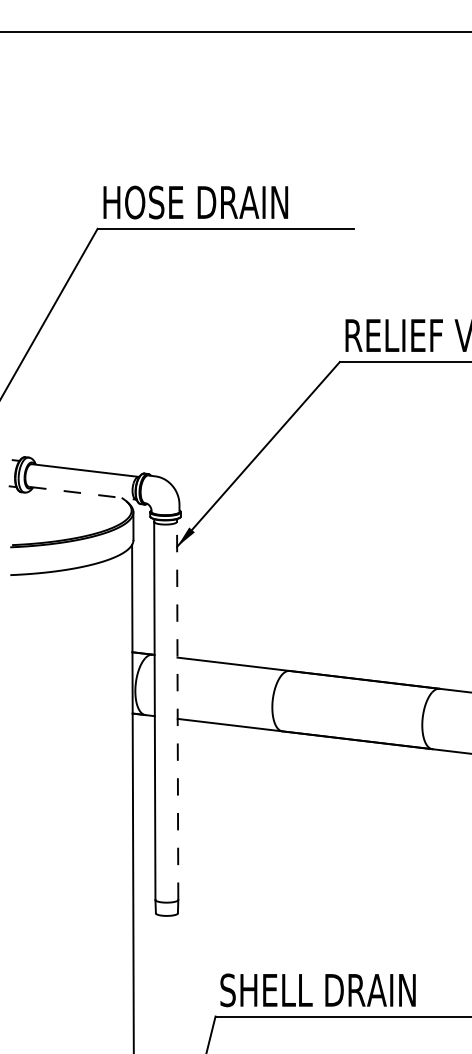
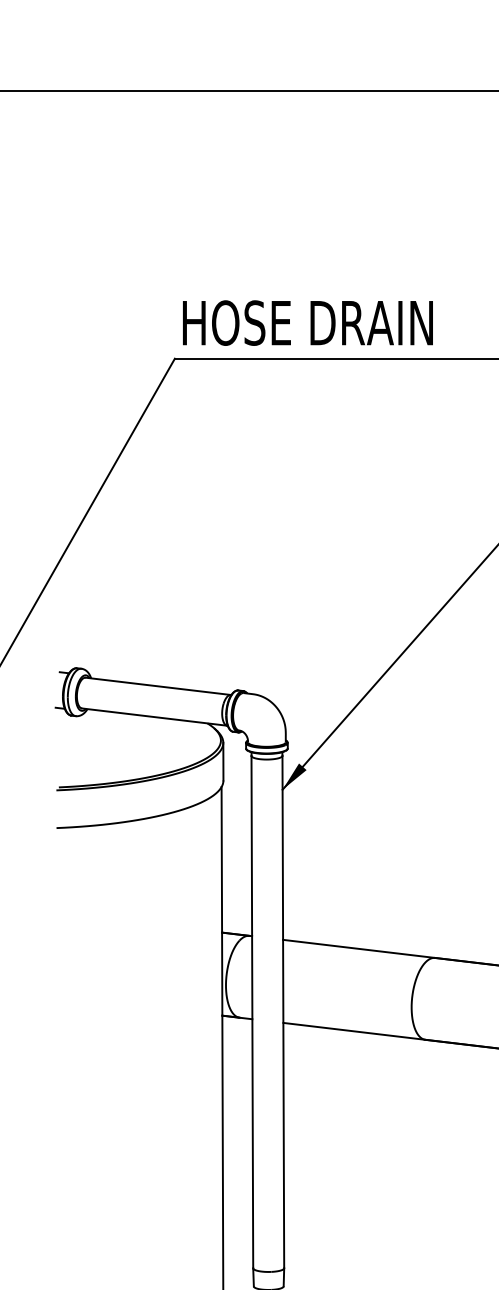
line: (82, 493) -> (154, 717), dashed -> solid
line: (177, 710) -> (283, 1011), dashed -> solid

